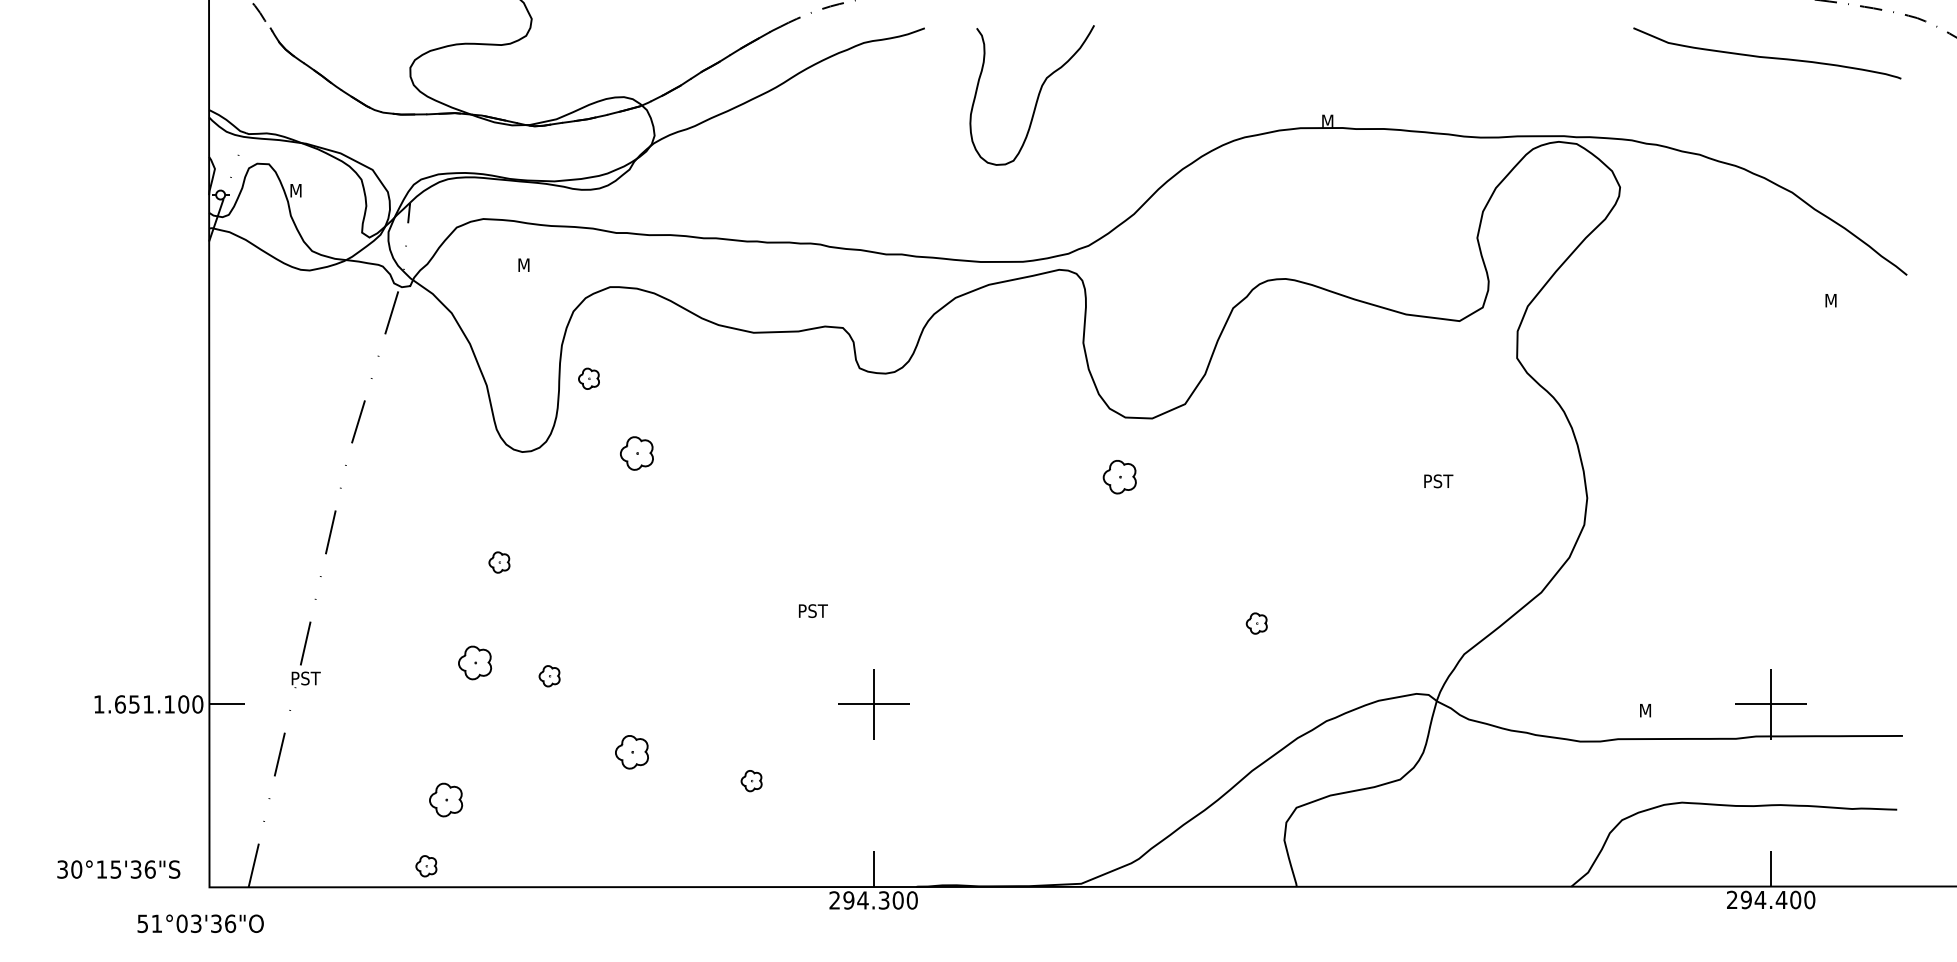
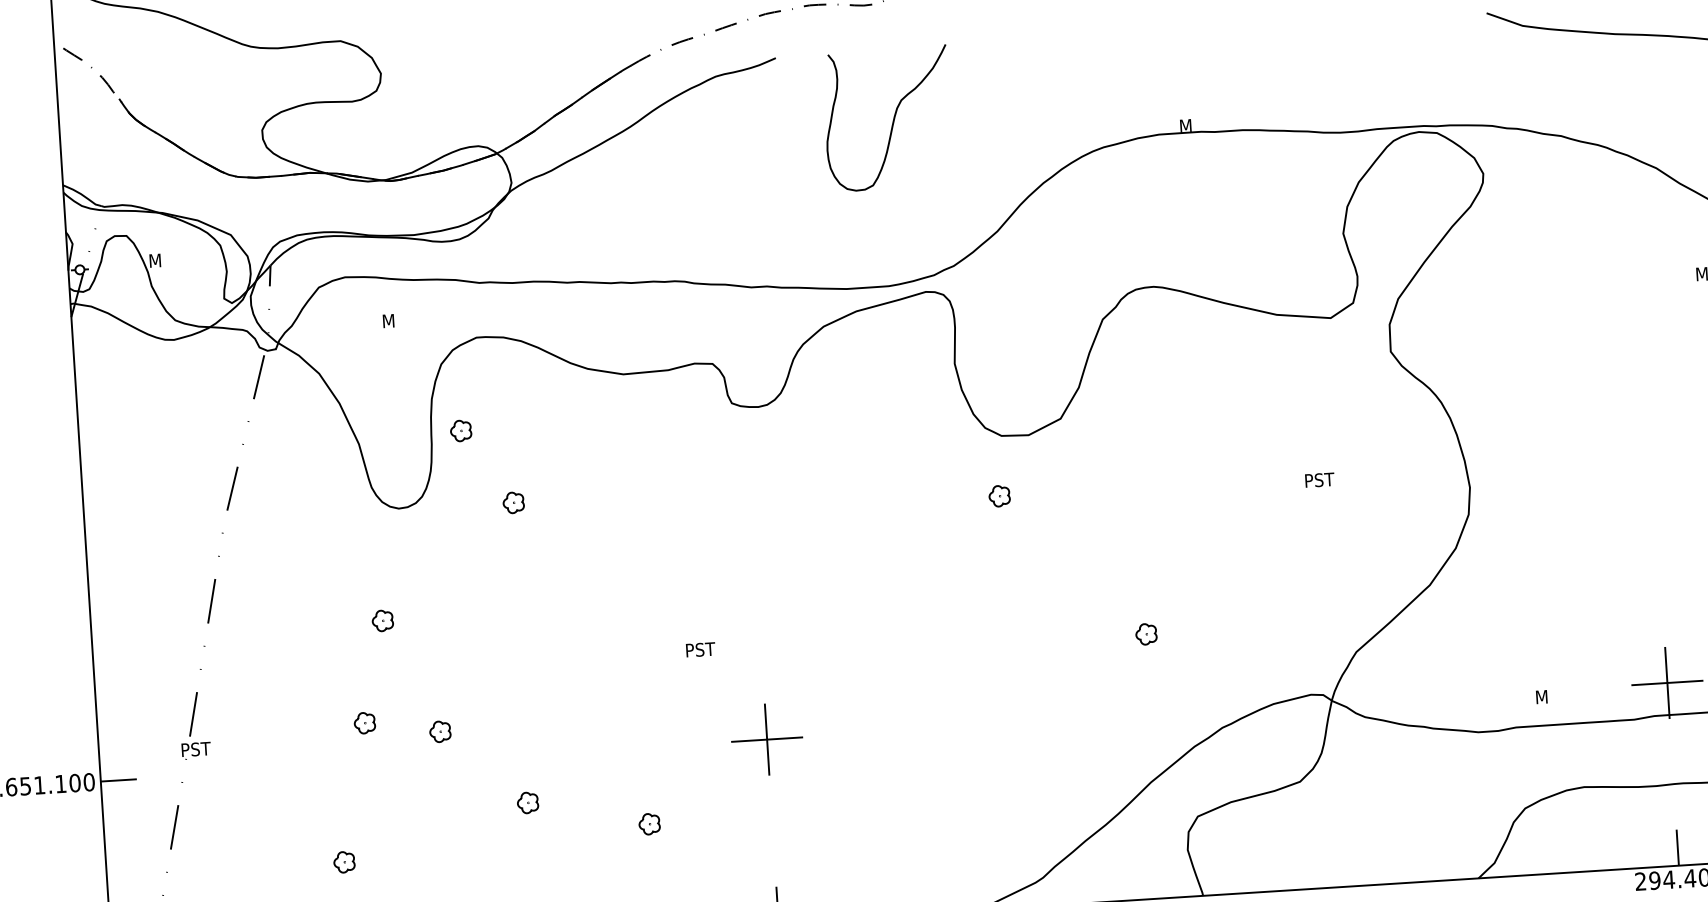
part: (636, 453) -> (513, 502), size x0.62
part: (1119, 477) -> (999, 496), size x0.62
part: (475, 662) -> (365, 722), size x0.62
part: (632, 752) -> (528, 803), size x0.62
part: (446, 799) -> (344, 861), size x0.62

